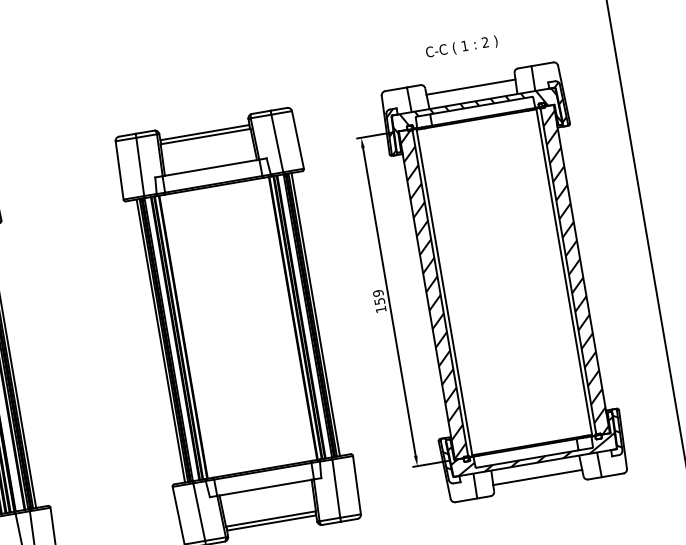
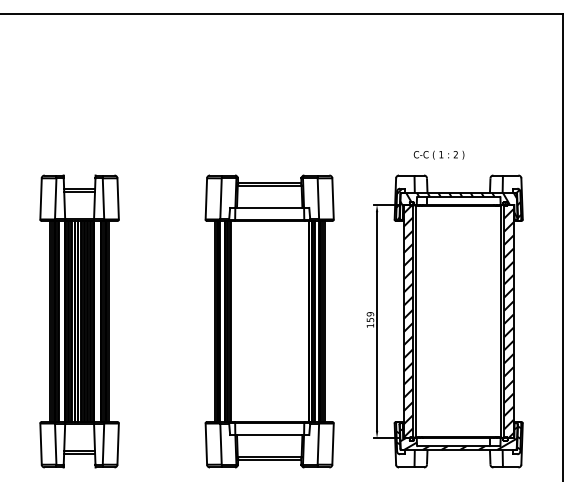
text: (460, 46) -> (438, 154), moved
line: (470, 86) -> (458, 182), removed
line: (537, 478) -> (458, 460), removed

